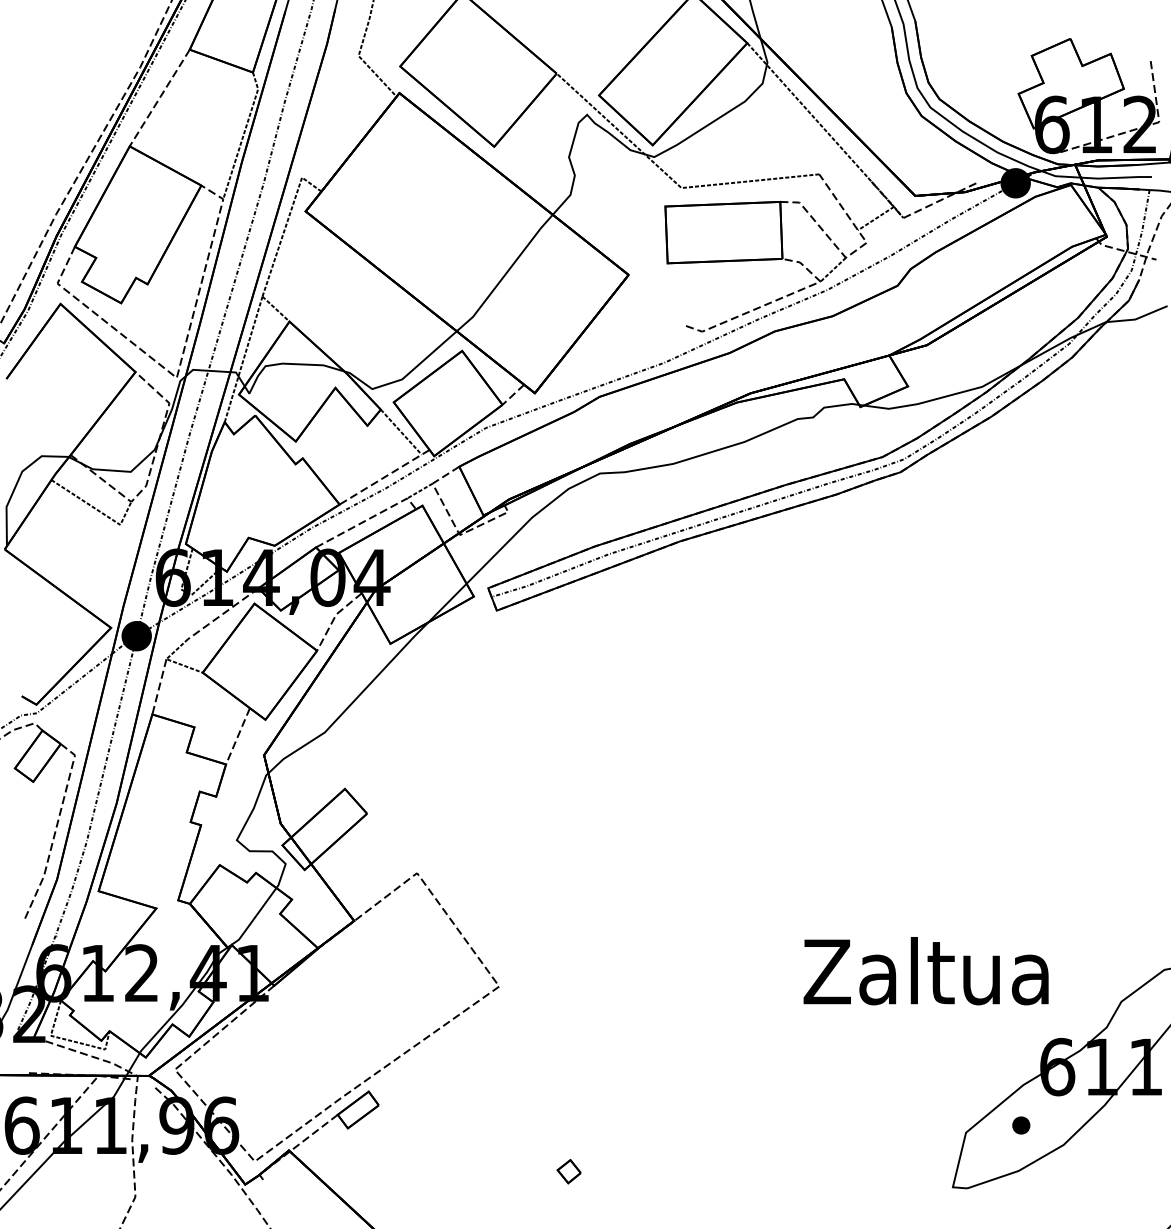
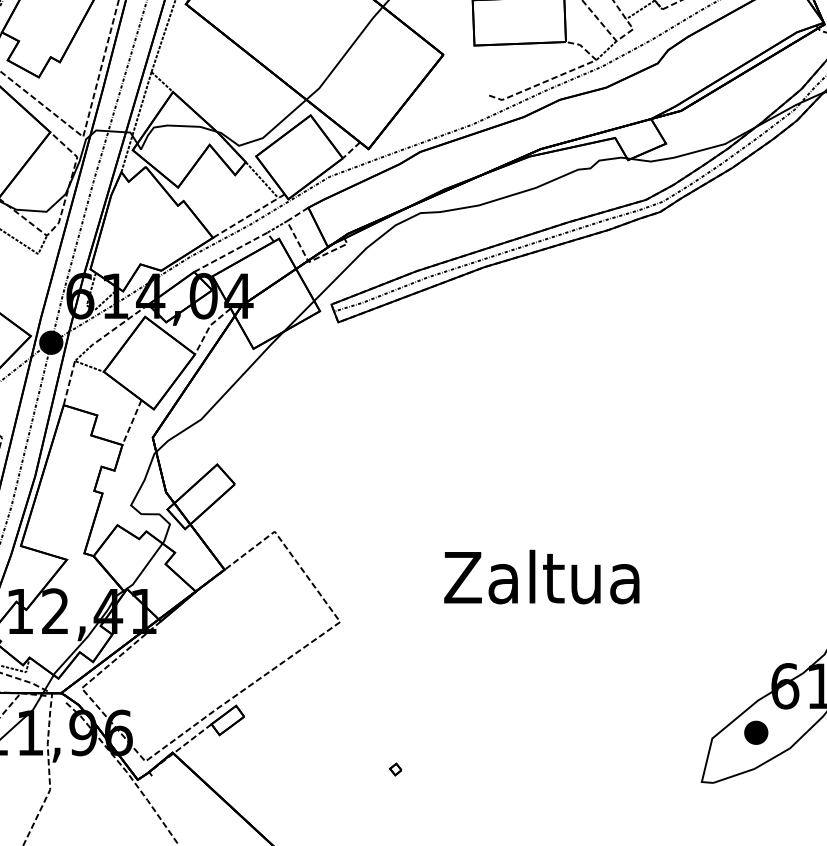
text: (925, 971) -> (541, 577), moved
part: (1021, 1125) -> (756, 732), size x1.67
part: (568, 1171) -> (395, 769), size x0.62

